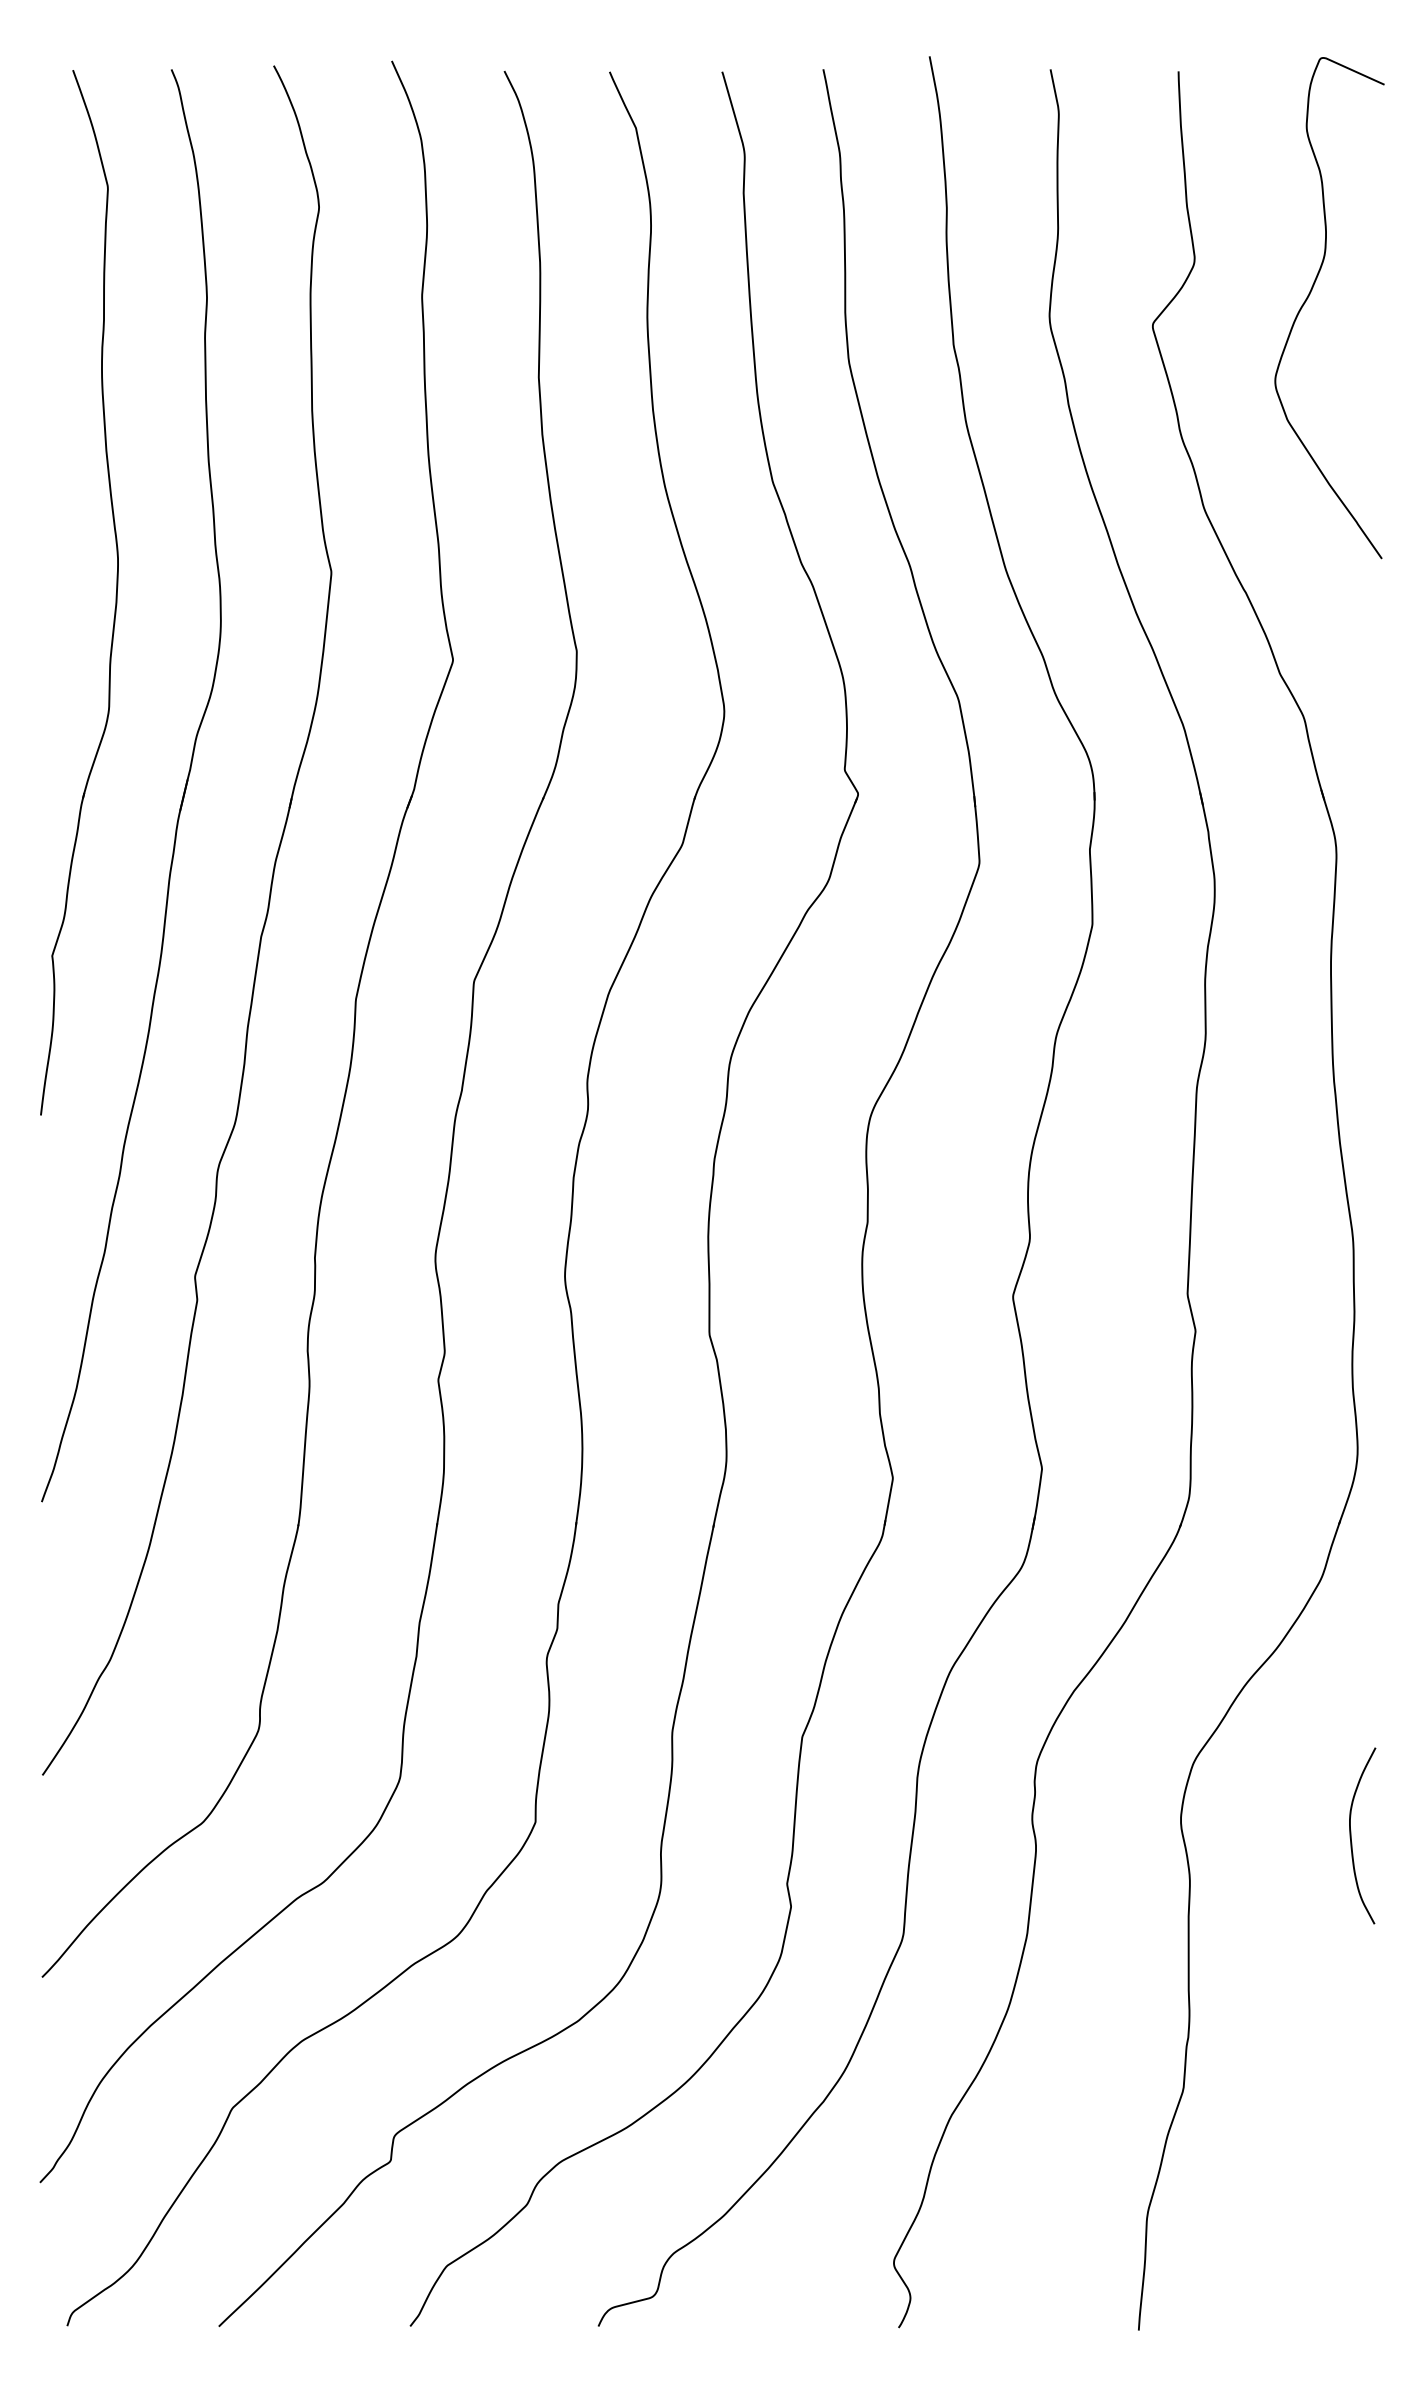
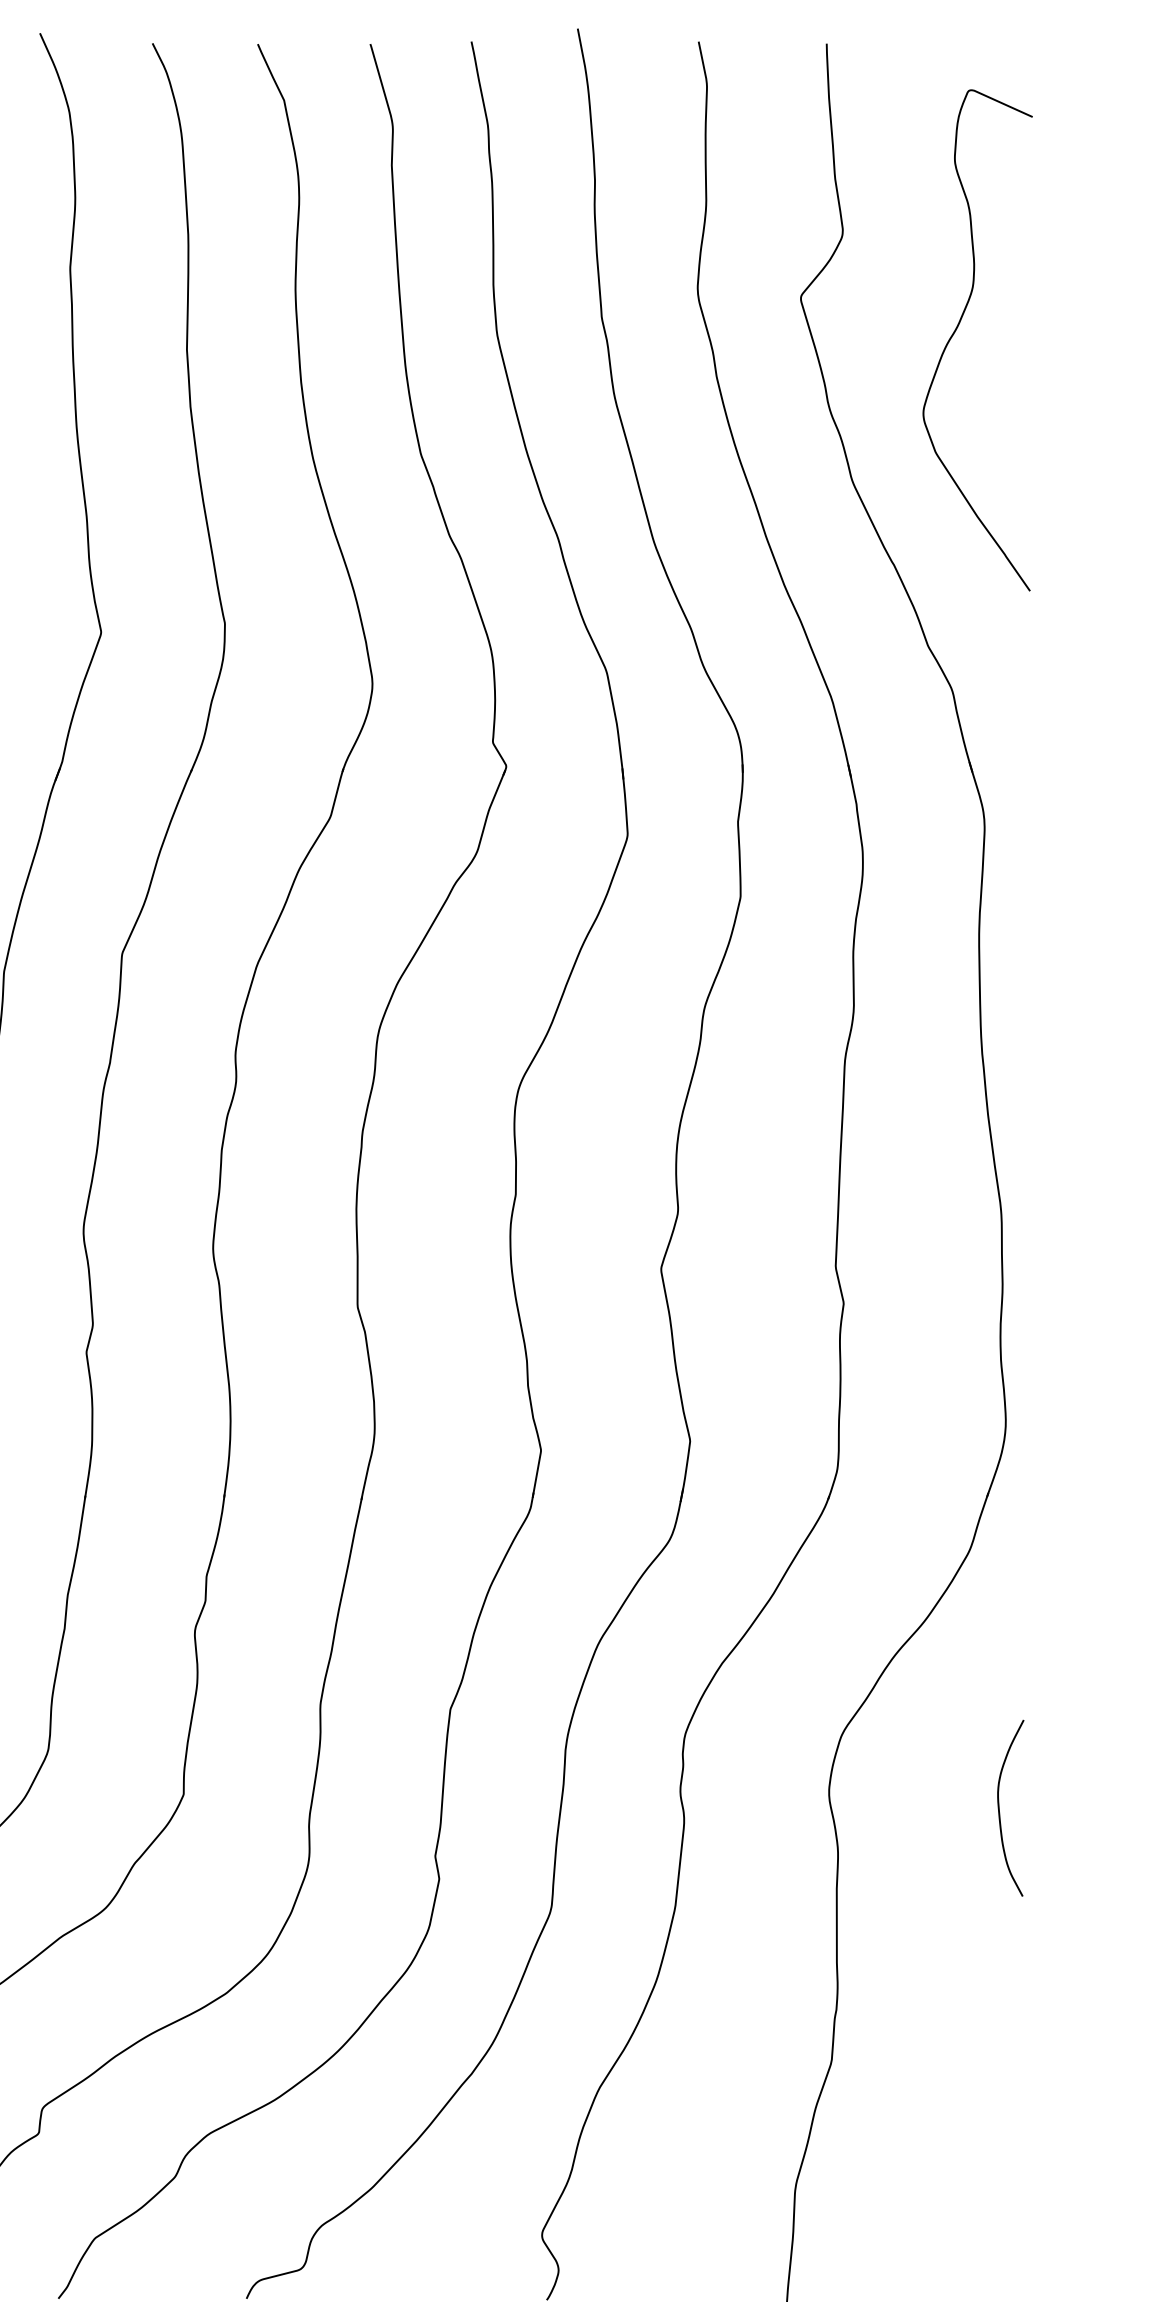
curve: (1308, 298) -> (956, 330), moved

